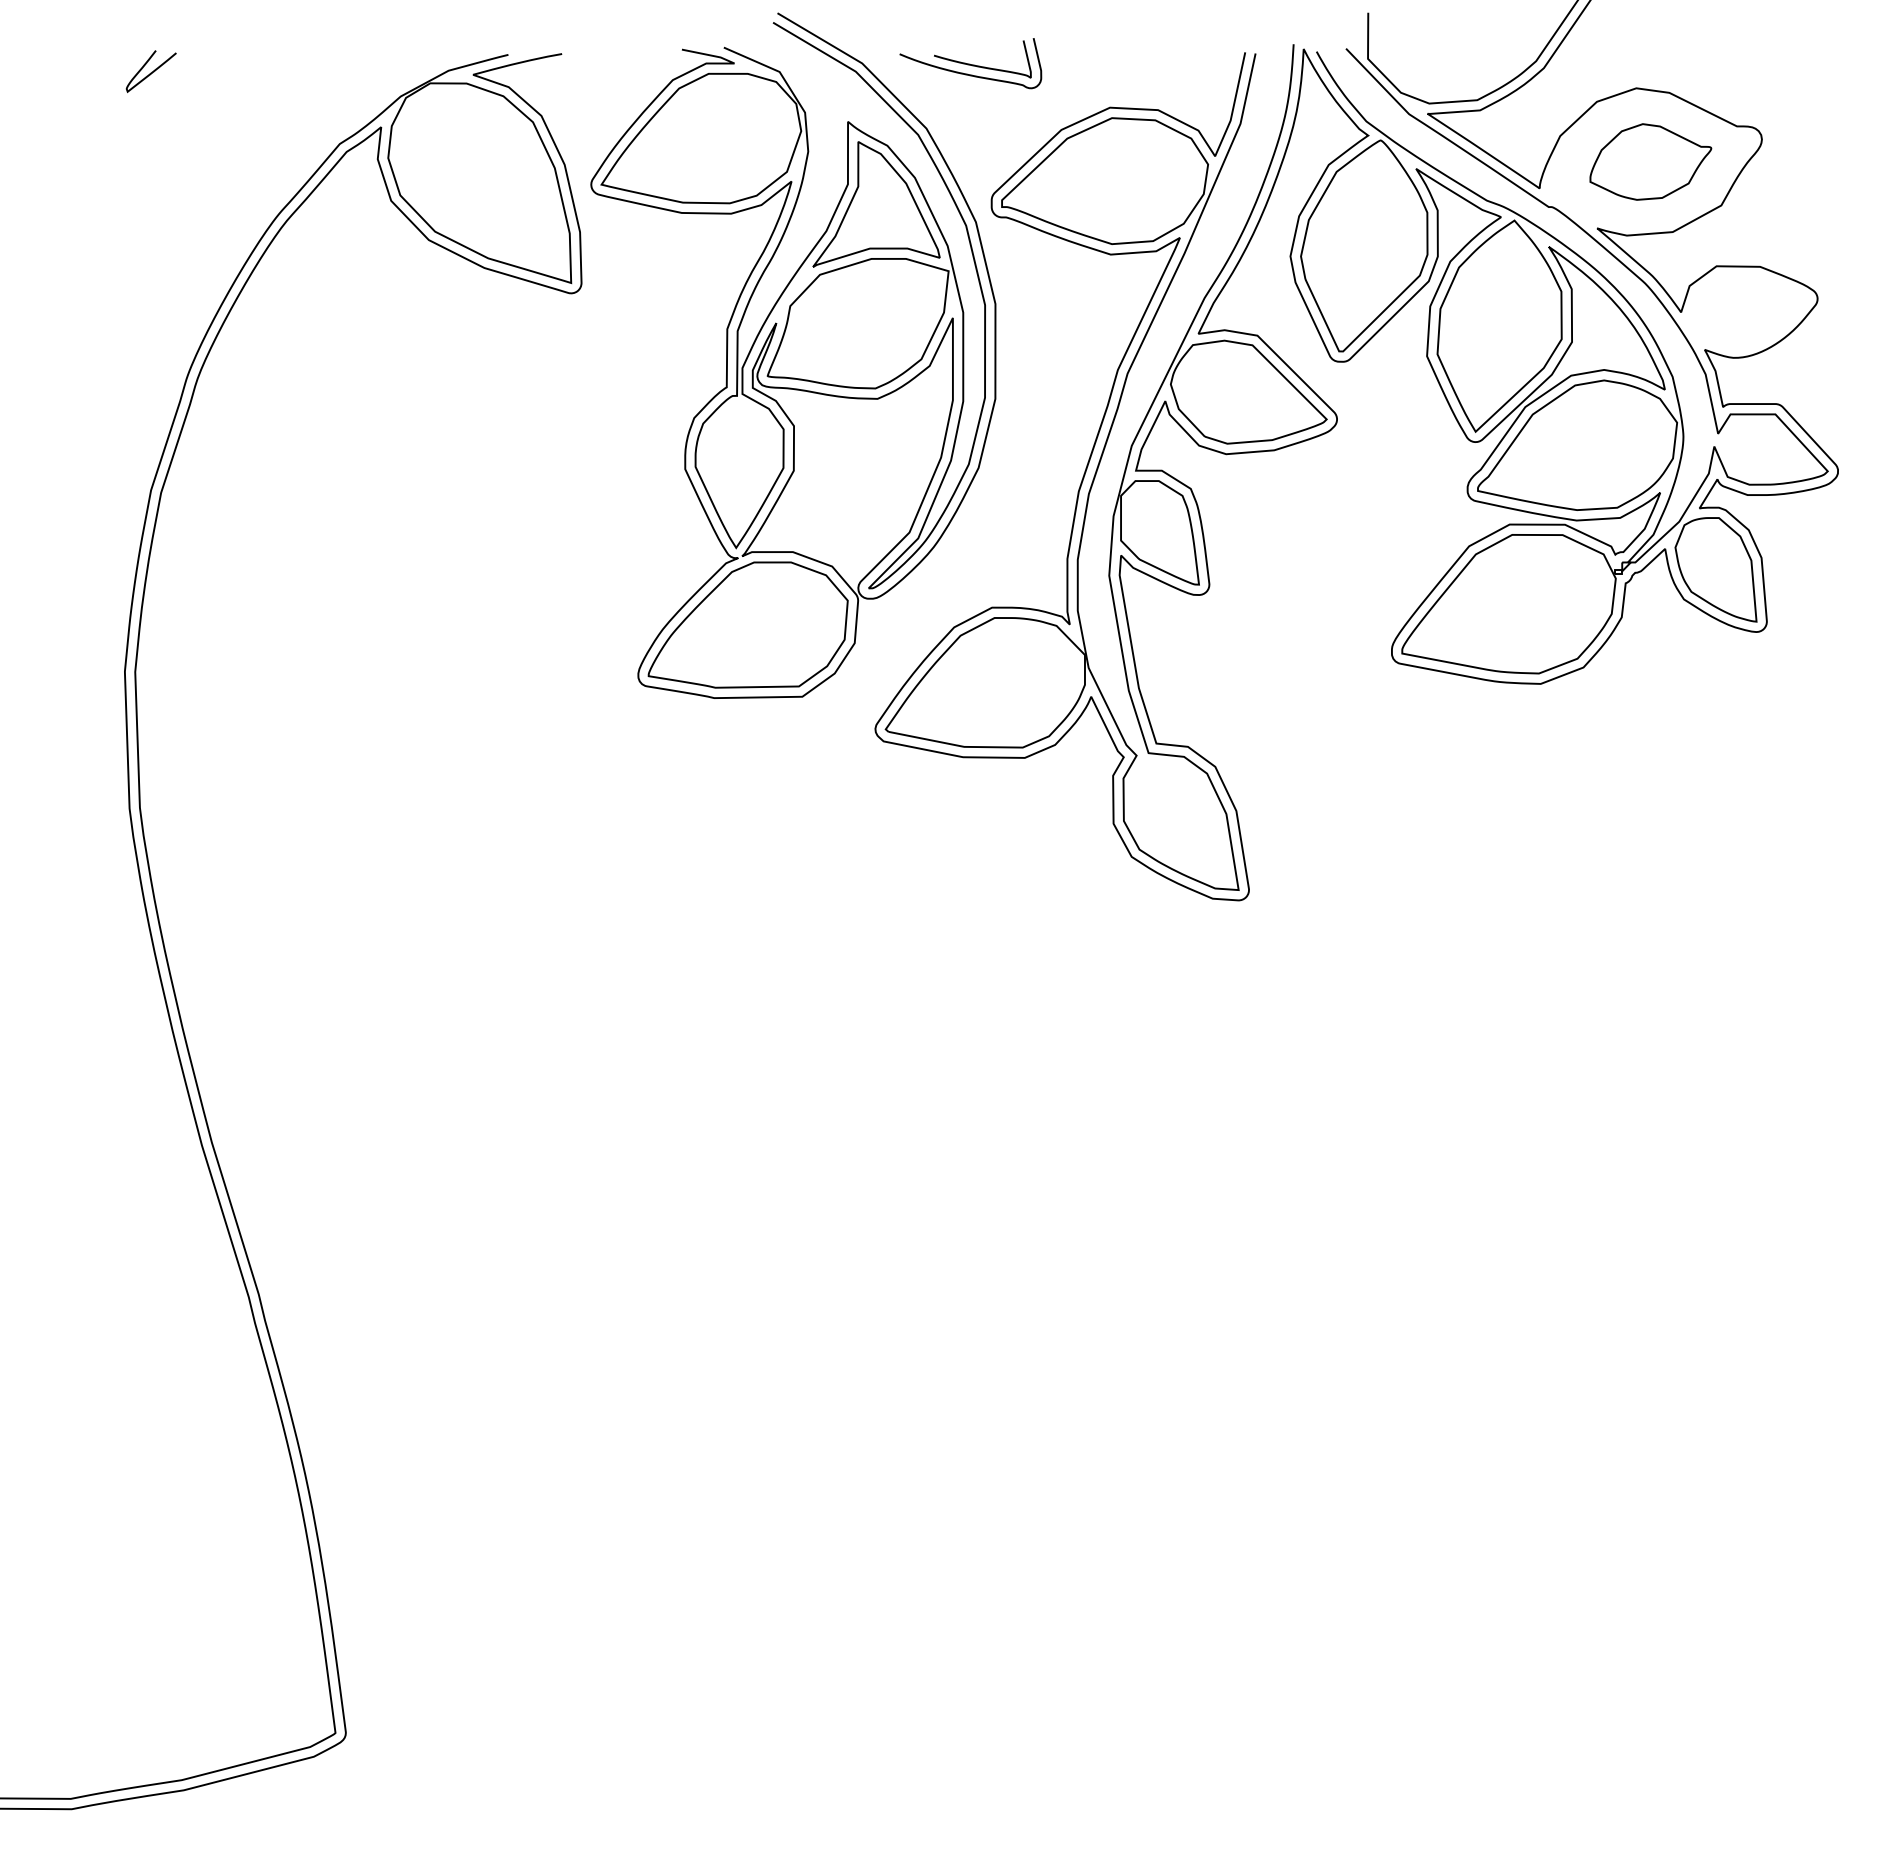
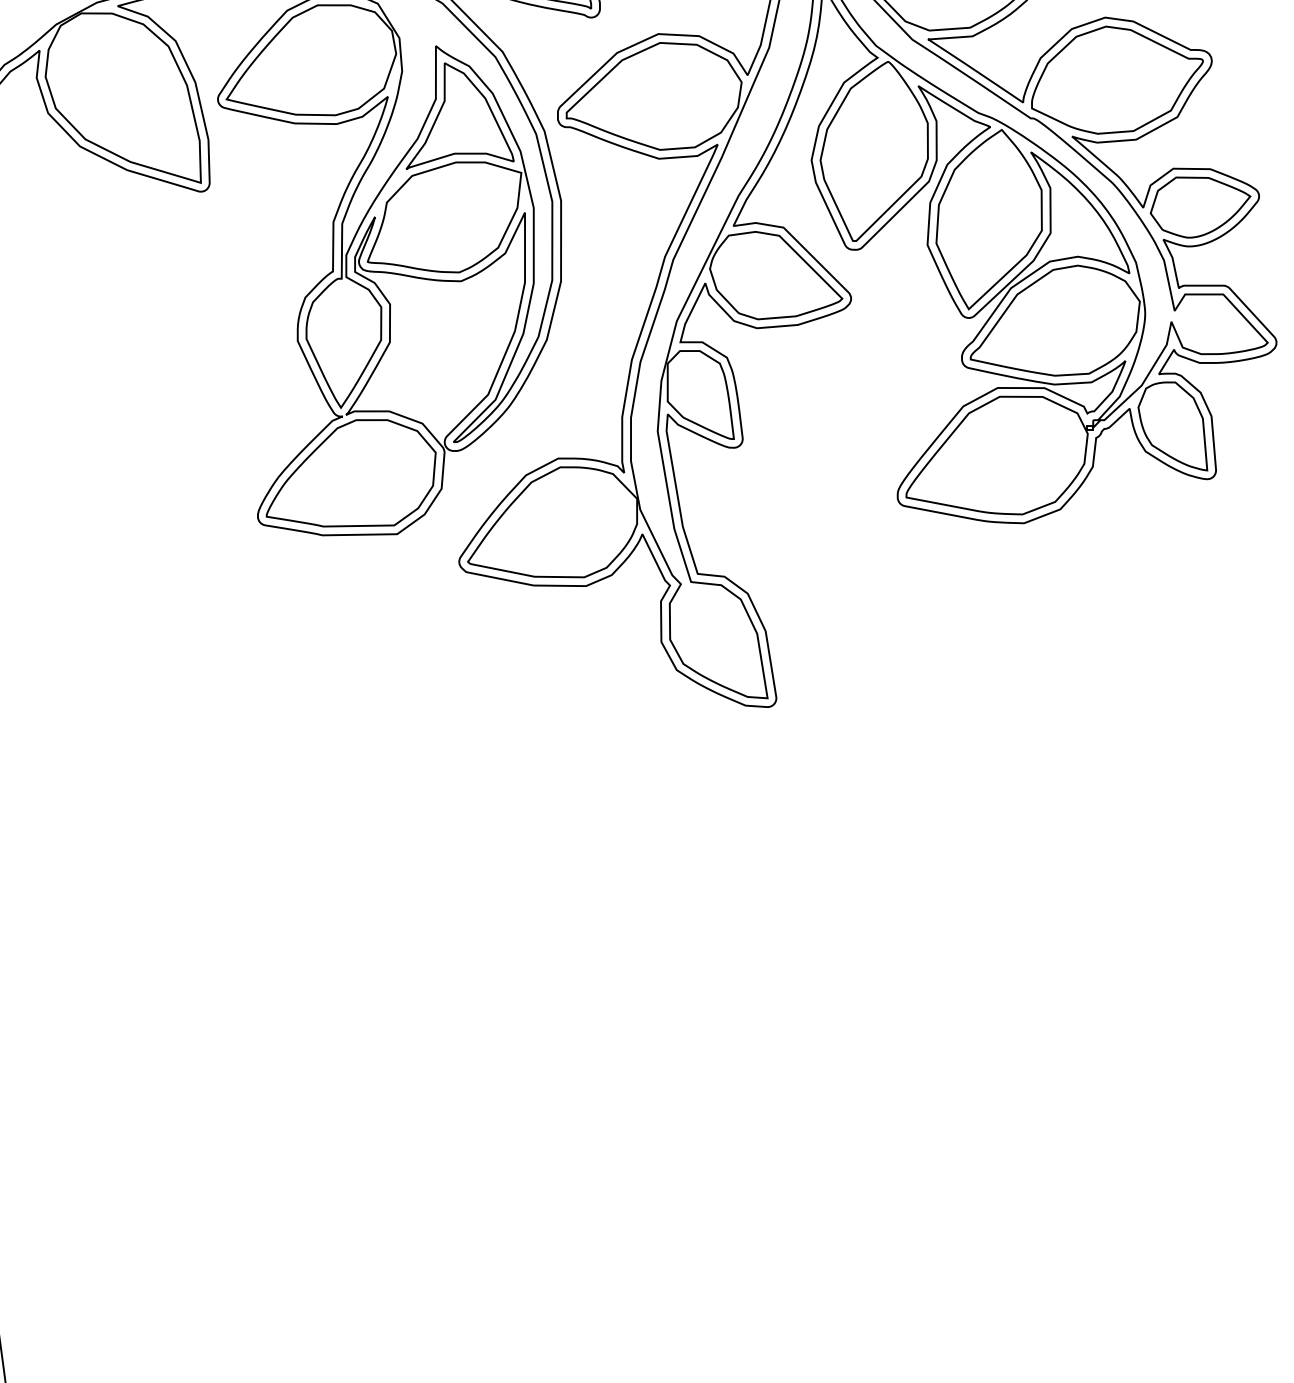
part: (1650, 161) -> (1117, 79), size x1.67
part: (1748, 311) -> (1200, 207), added

